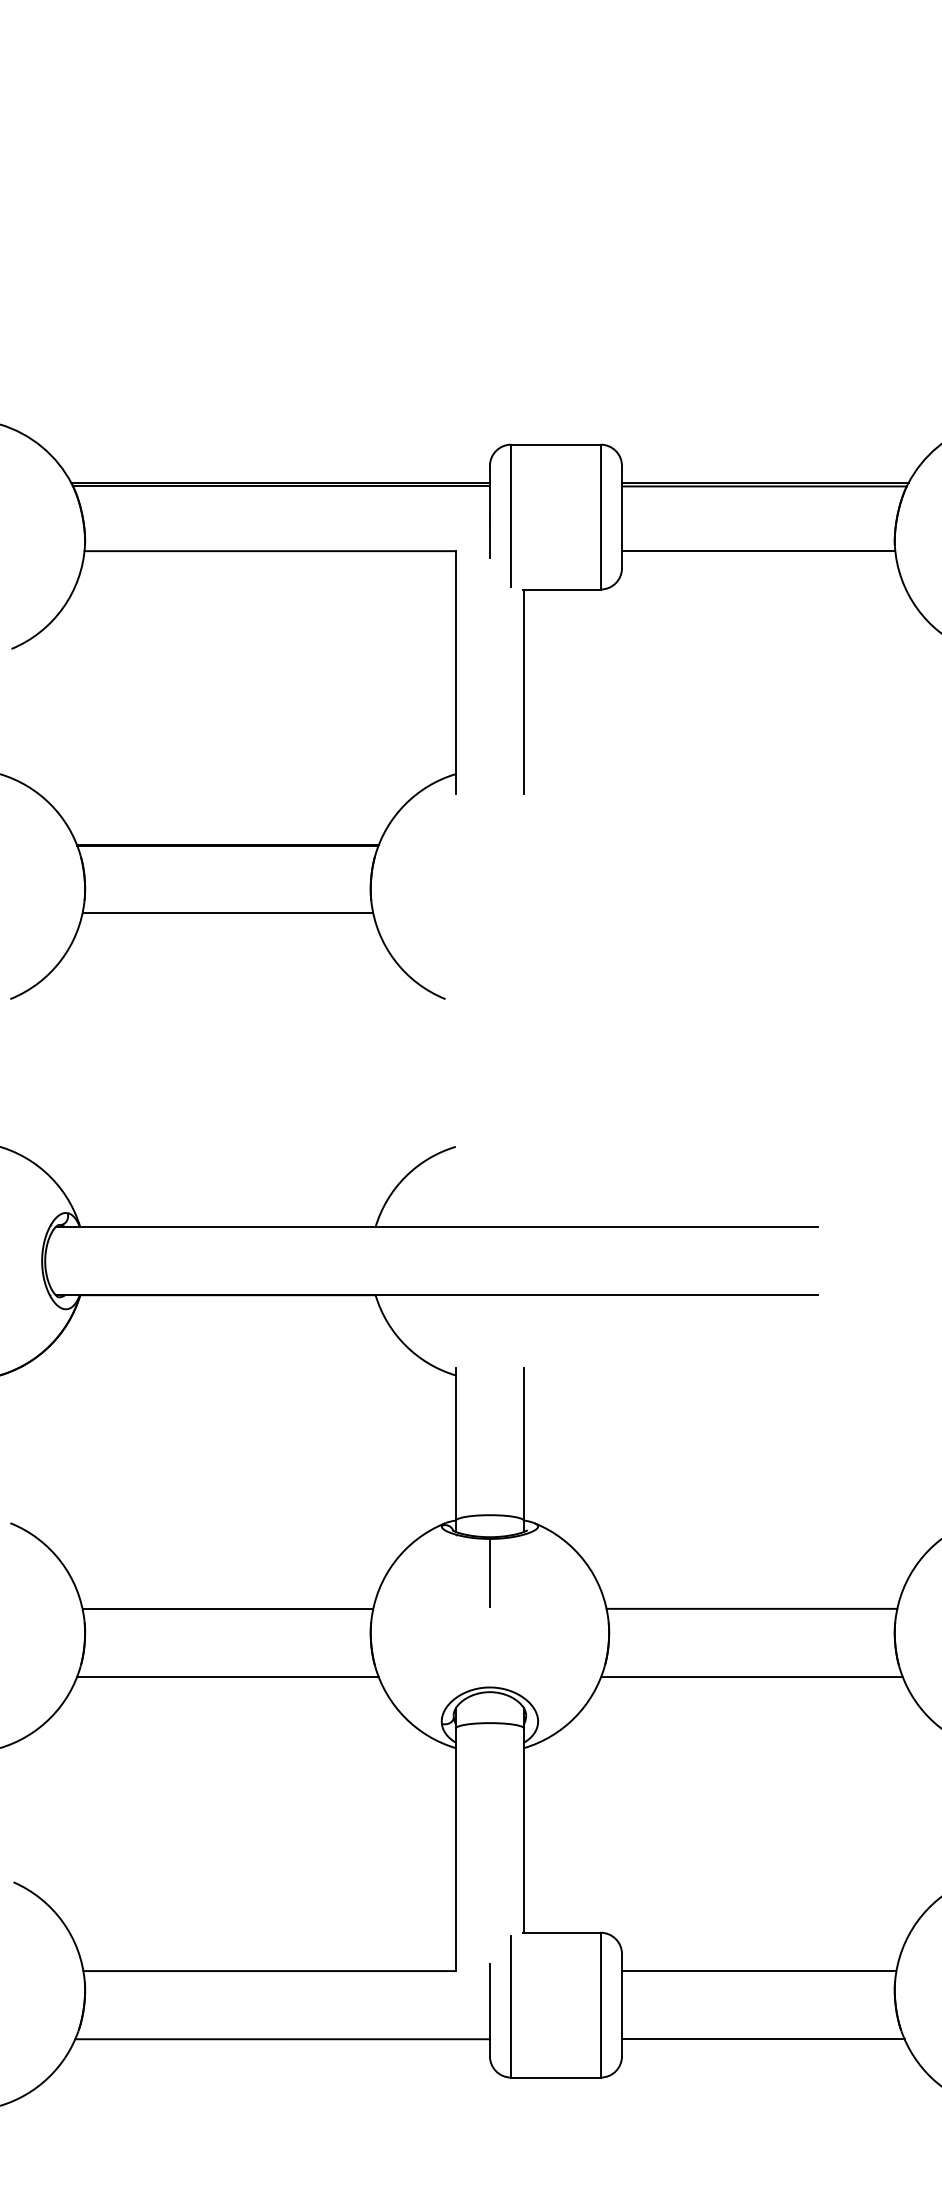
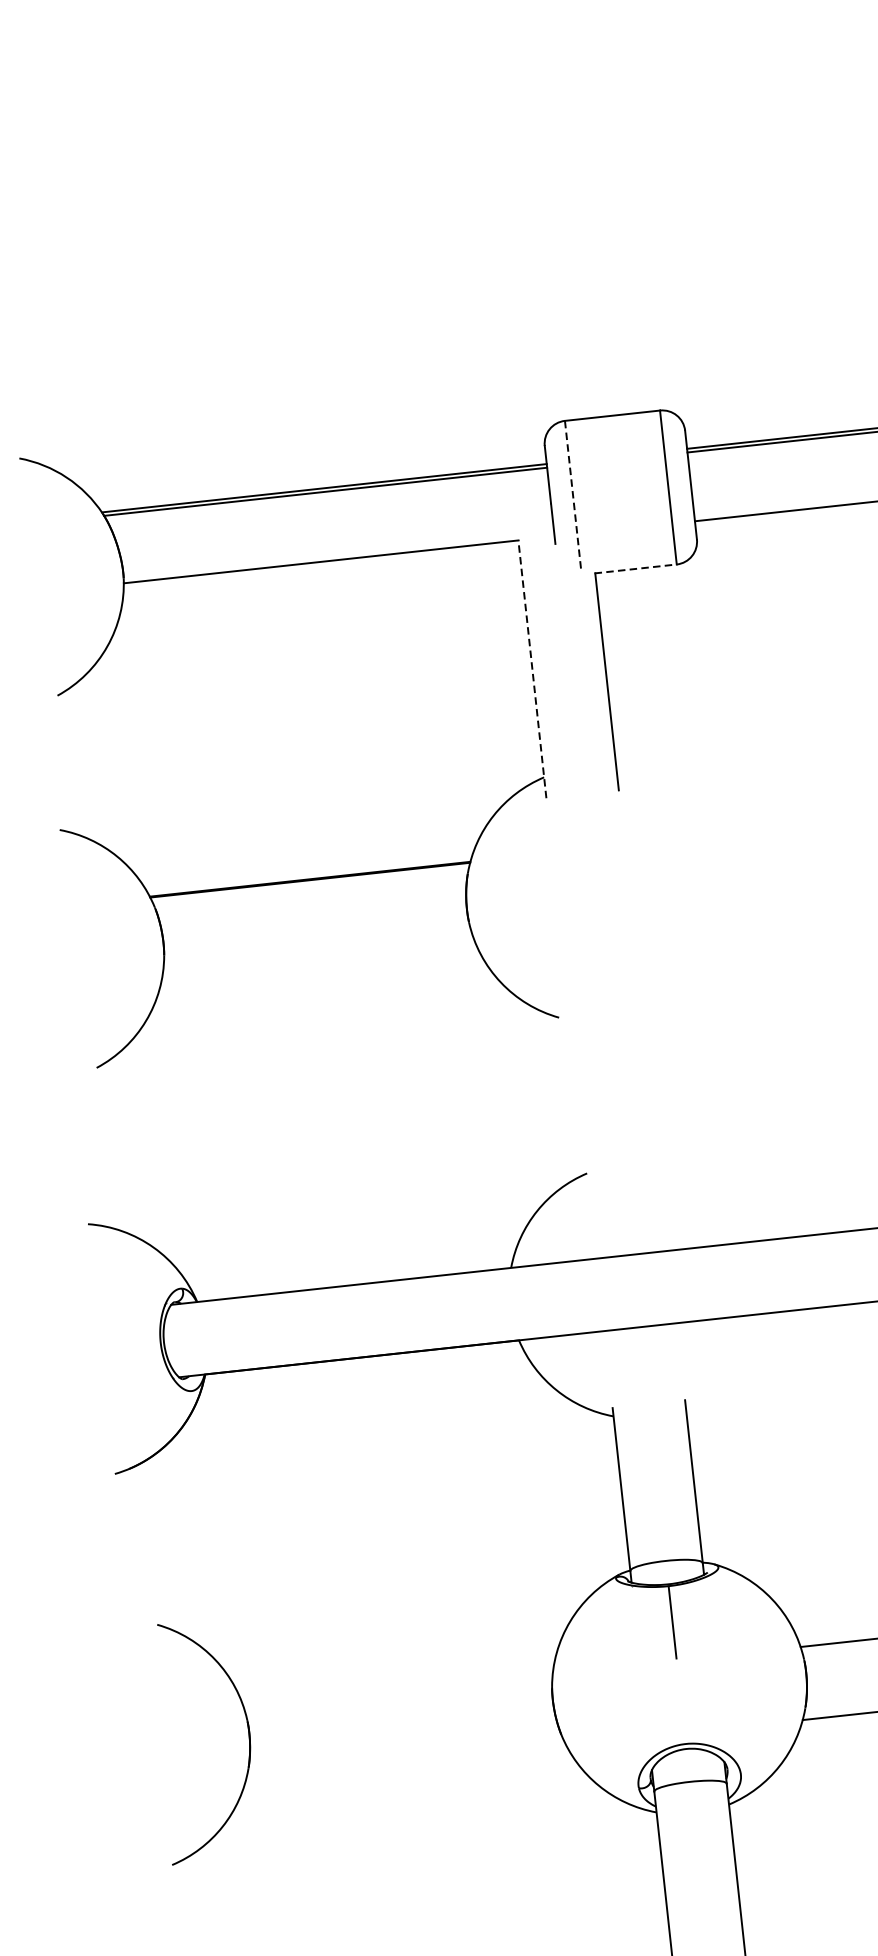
line: (511, 515) -> (573, 496), solid -> dashed
line: (562, 589) -> (636, 568), solid -> dashed
line: (455, 671) -> (531, 668), solid -> dashed
line: (227, 913) -> (317, 951), removed
line: (227, 1608) -> (397, 1690), removed
line: (227, 1677) -> (405, 1763), removed

